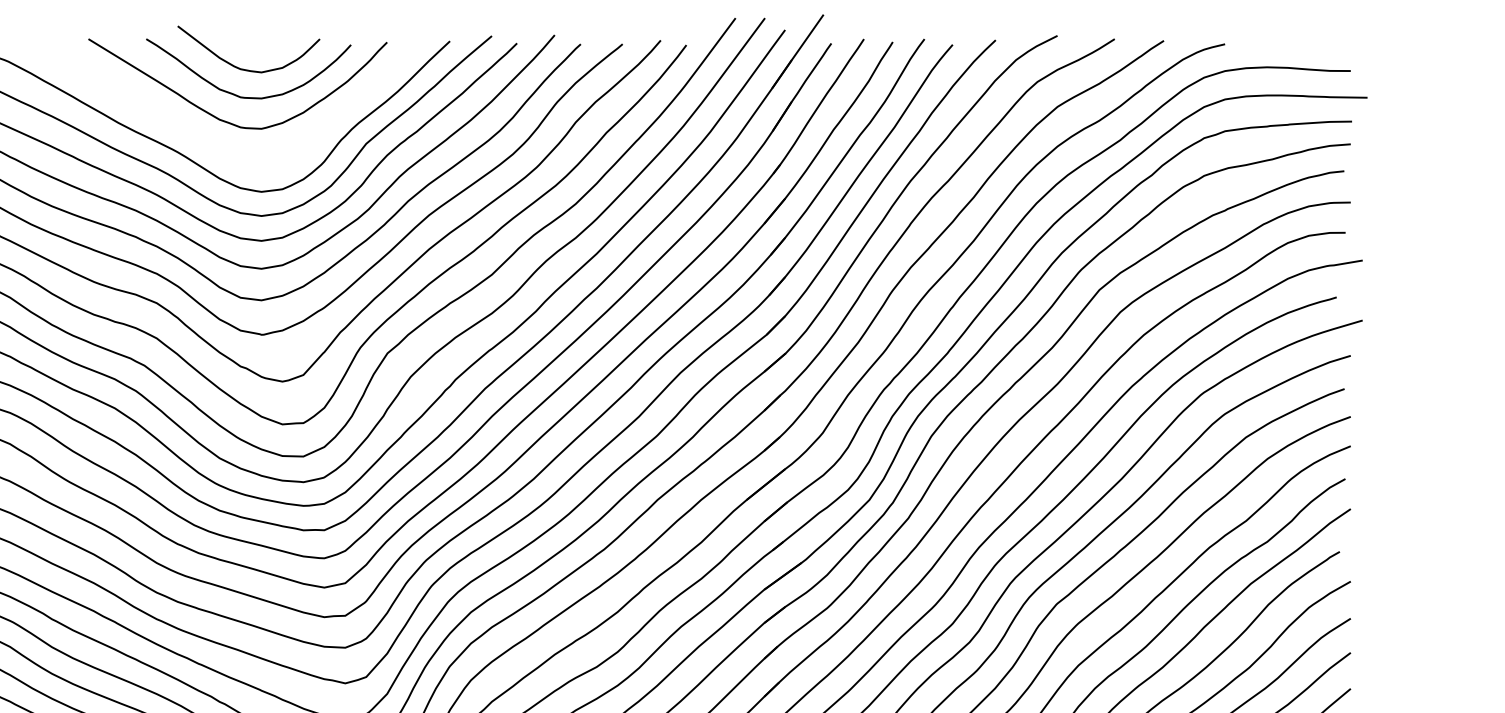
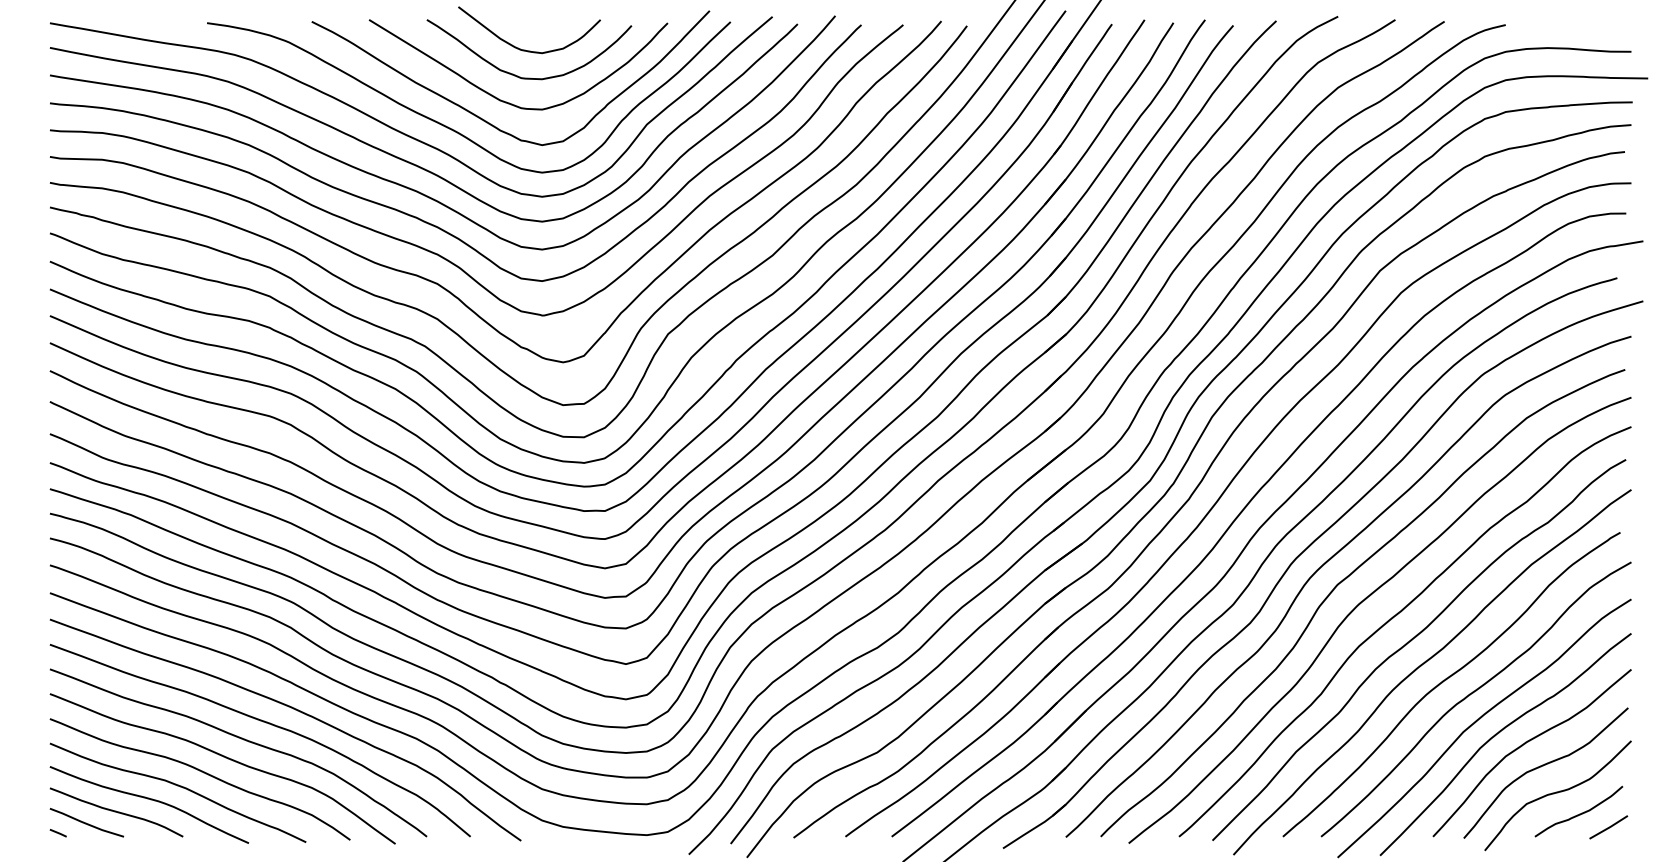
curve: (205, 139) -> (486, 120), added

